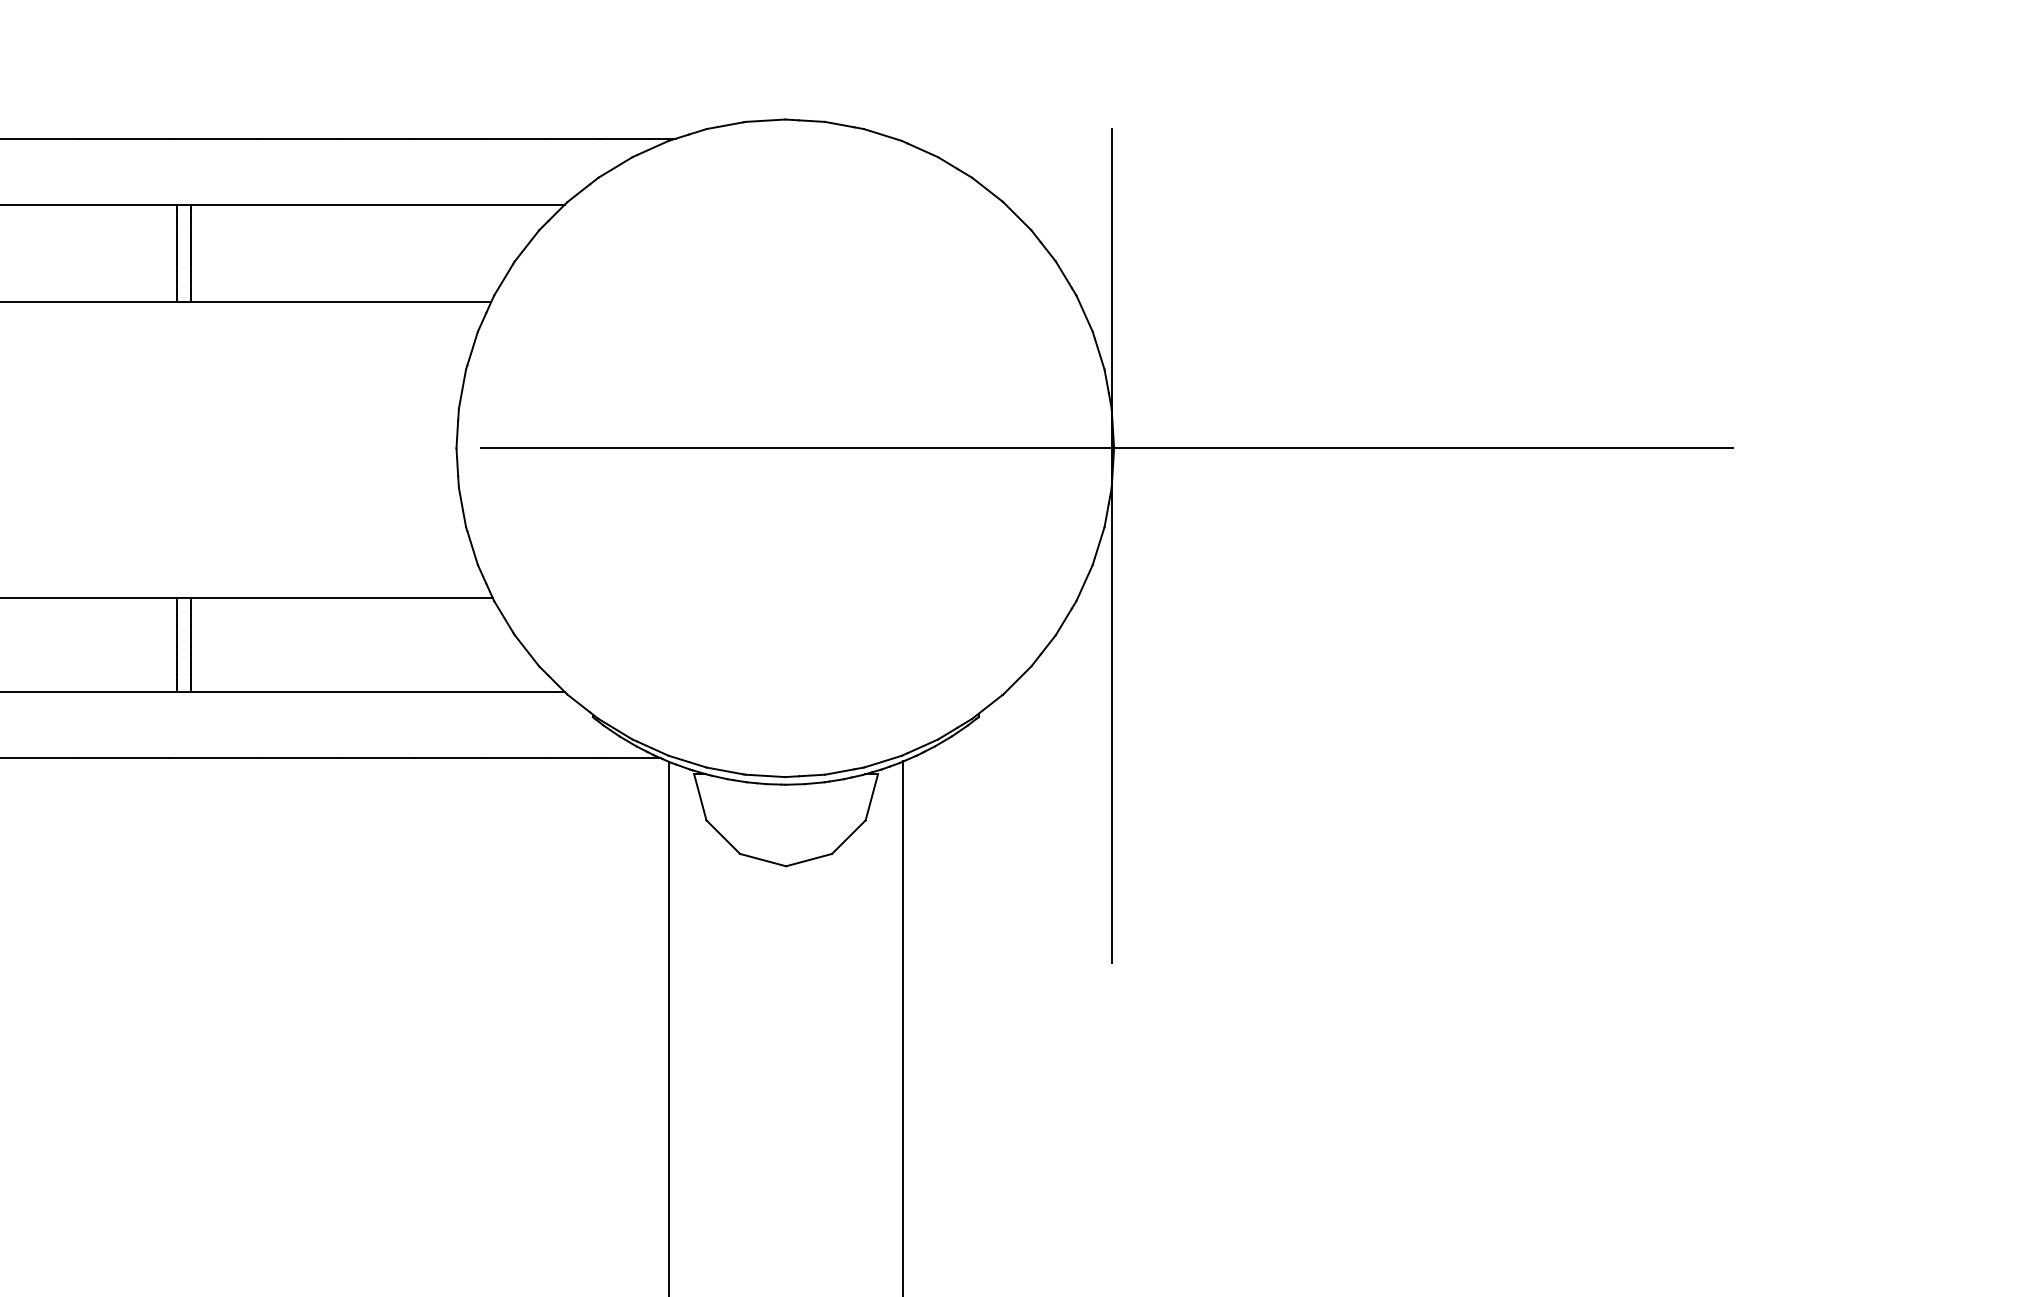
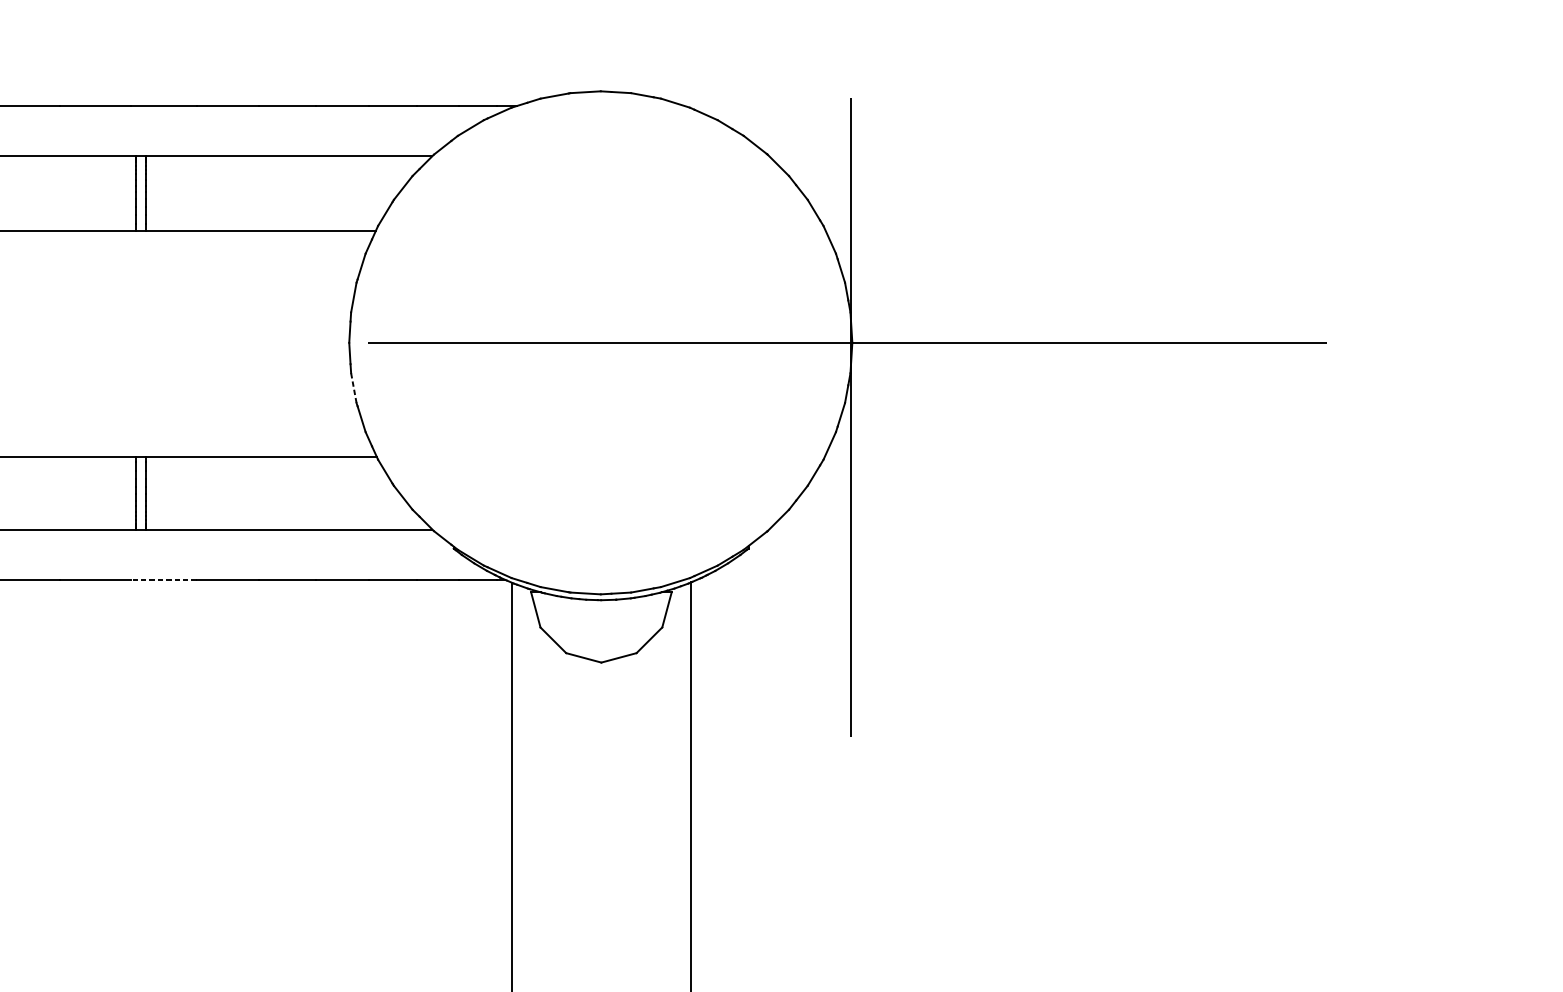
line: (462, 507) -> (353, 388), solid -> dashed
line: (213, 758) -> (163, 580), solid -> dashed

